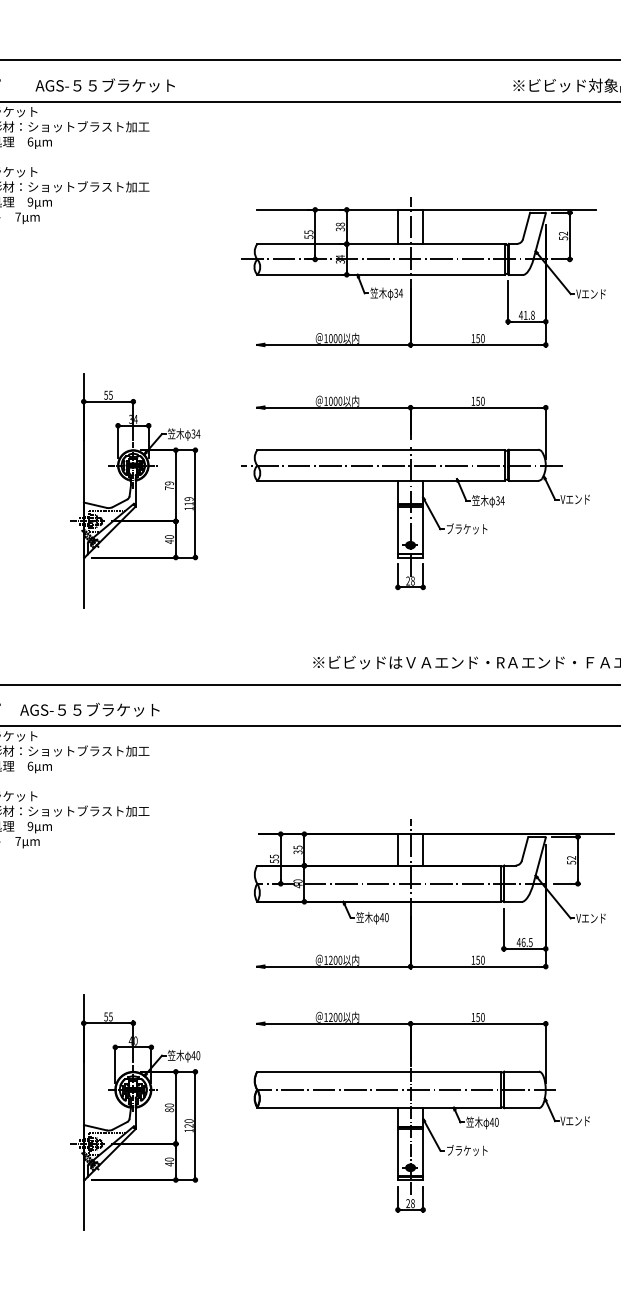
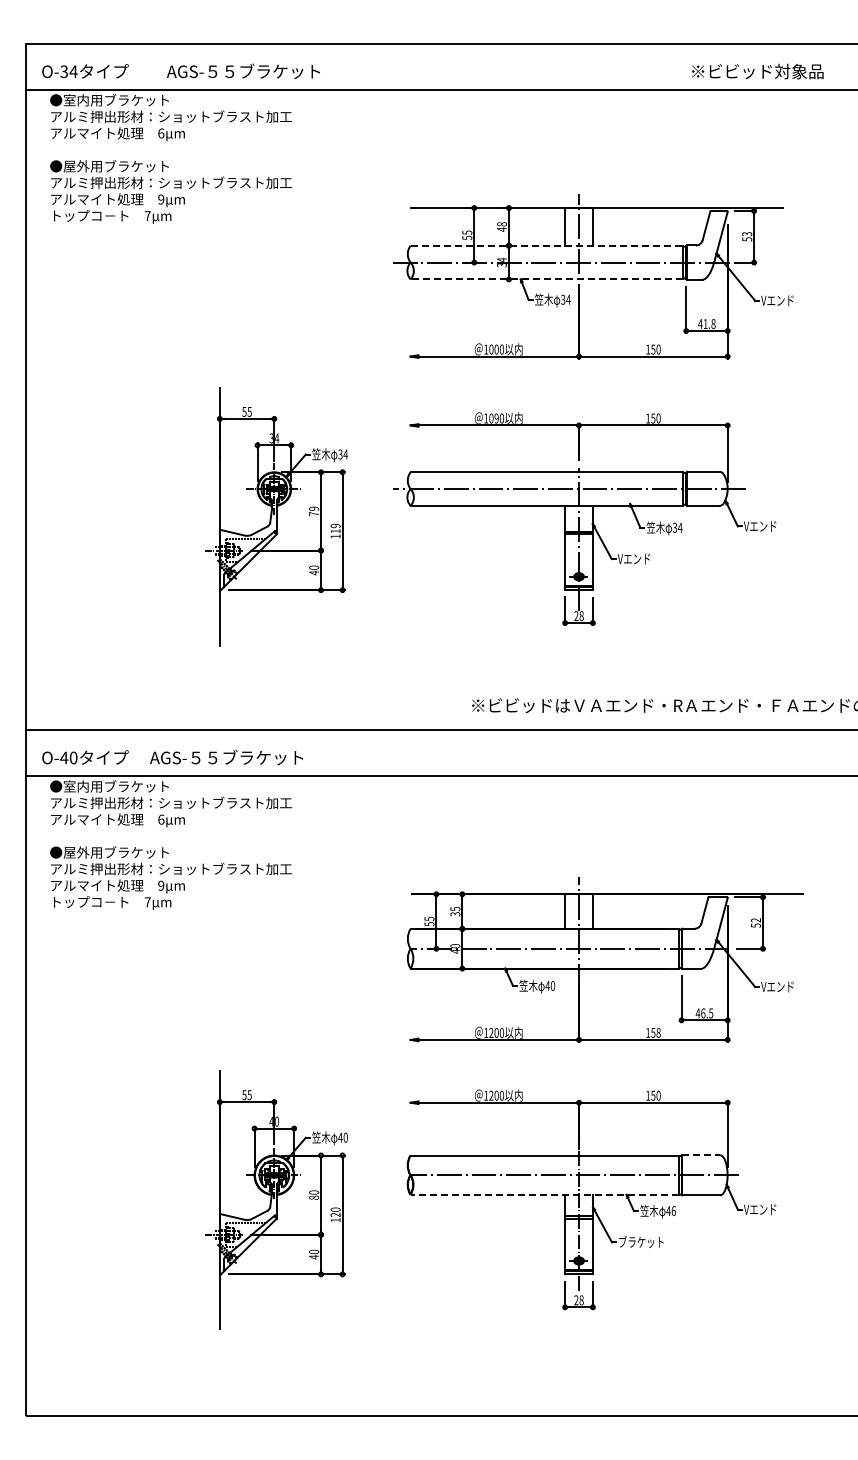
text: (340, 229) -> (502, 229), 38 -> 48
text: (563, 233) -> (747, 234), 52 -> 53
line: (381, 243) -> (547, 245), solid -> dashed
line: (380, 274) -> (546, 279), solid -> dashed
text: (335, 401) -> (496, 418), 1000 -> 1090
text: (466, 528) -> (640, 558), ブラケット -> Vエンド
text: (482, 960) -> (658, 1033), 150 -> 158
line: (521, 1071) -> (701, 1155), solid -> dashed
line: (379, 1107) -> (544, 1194), solid -> dashed
text: (496, 1121) -> (673, 1210), 40 -> 46

